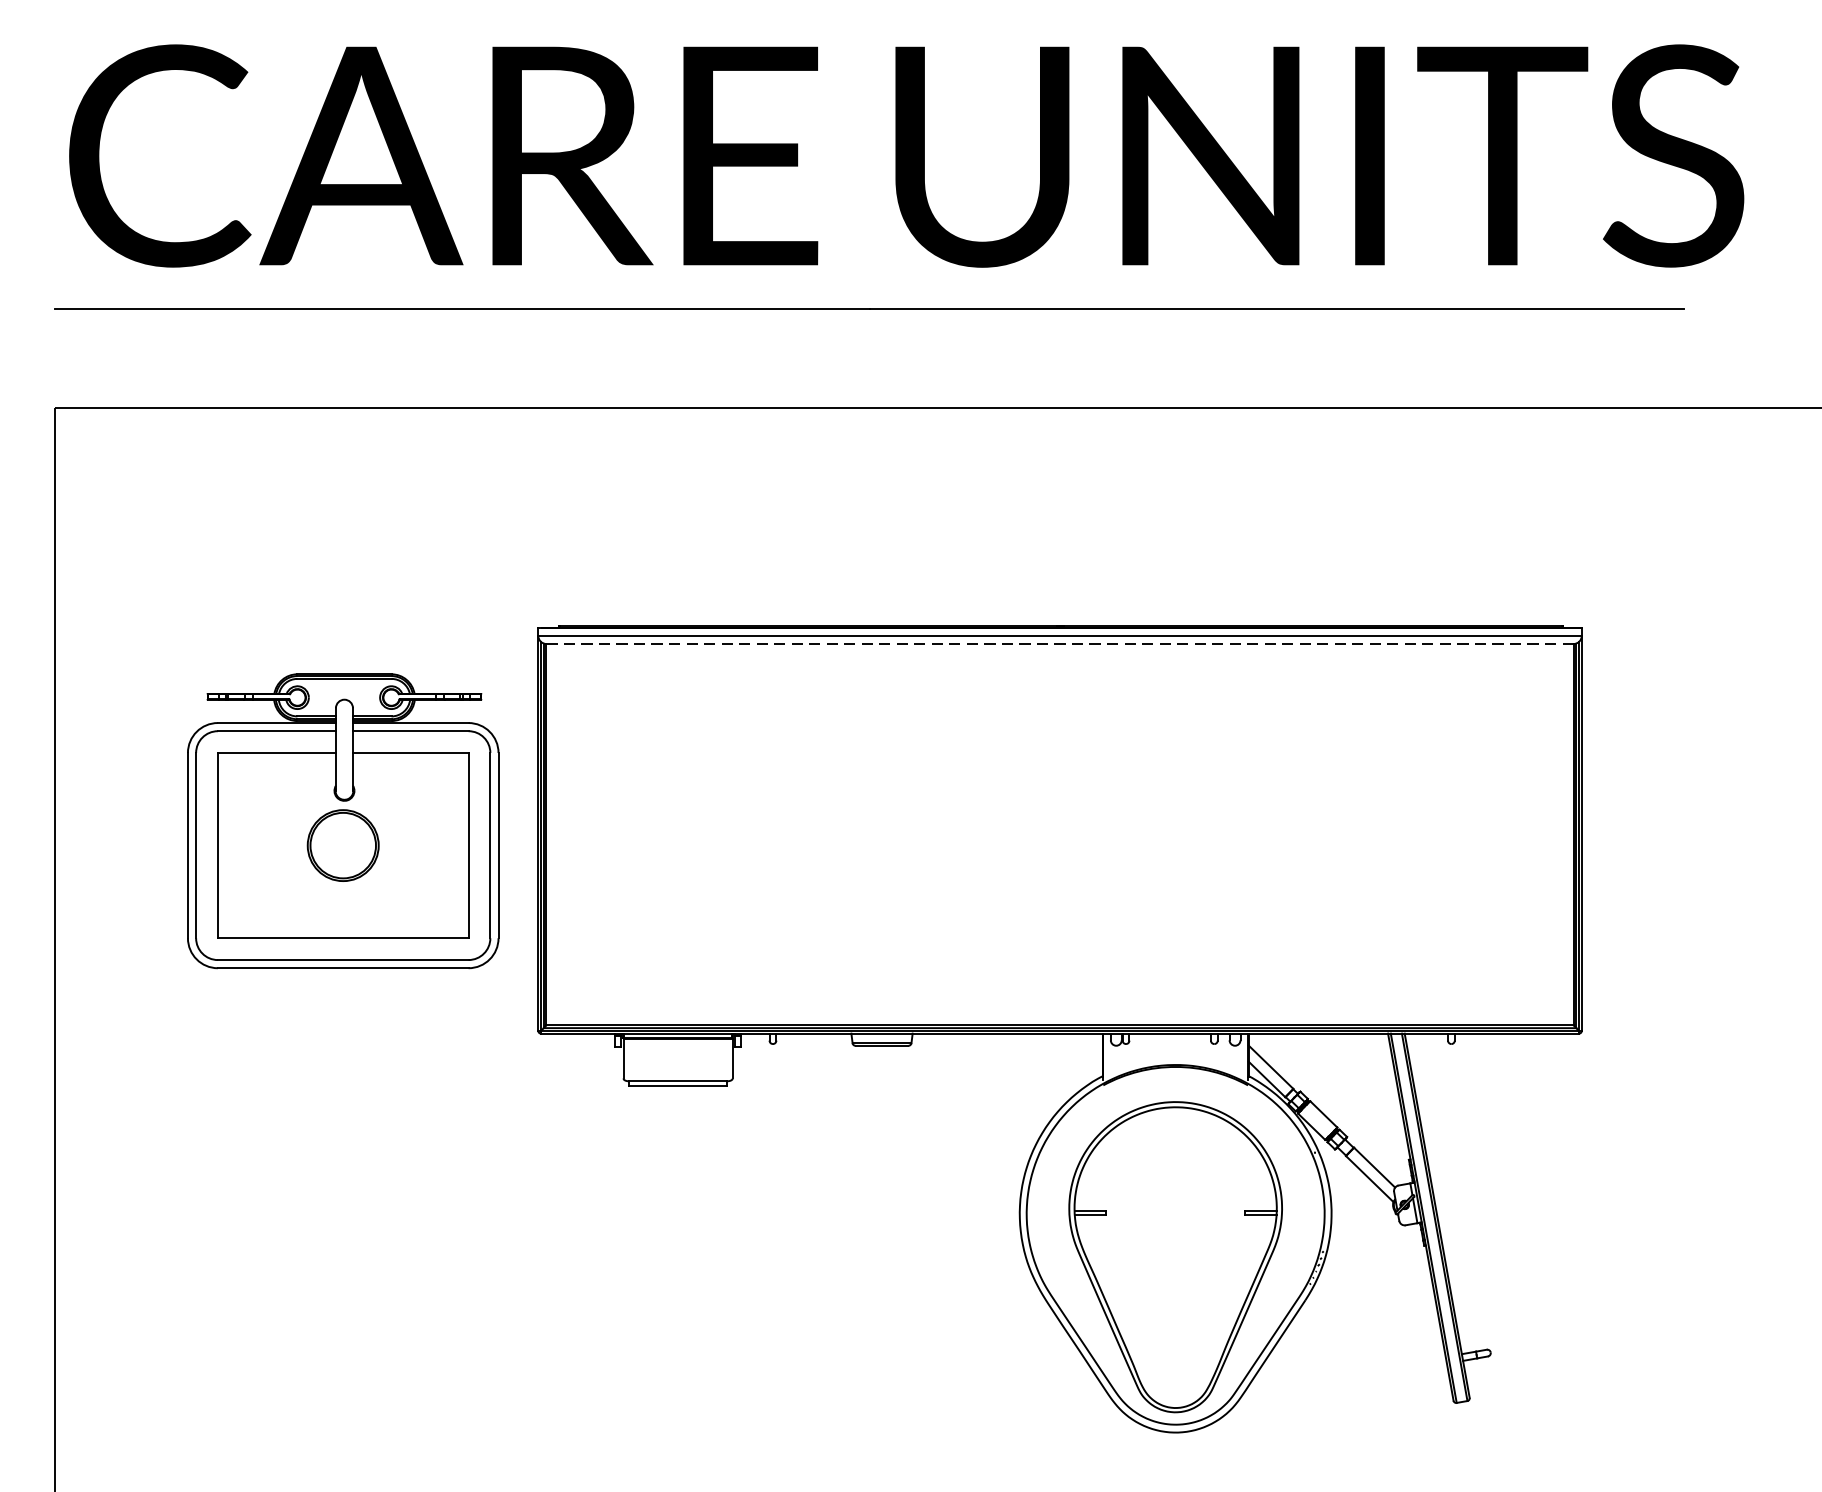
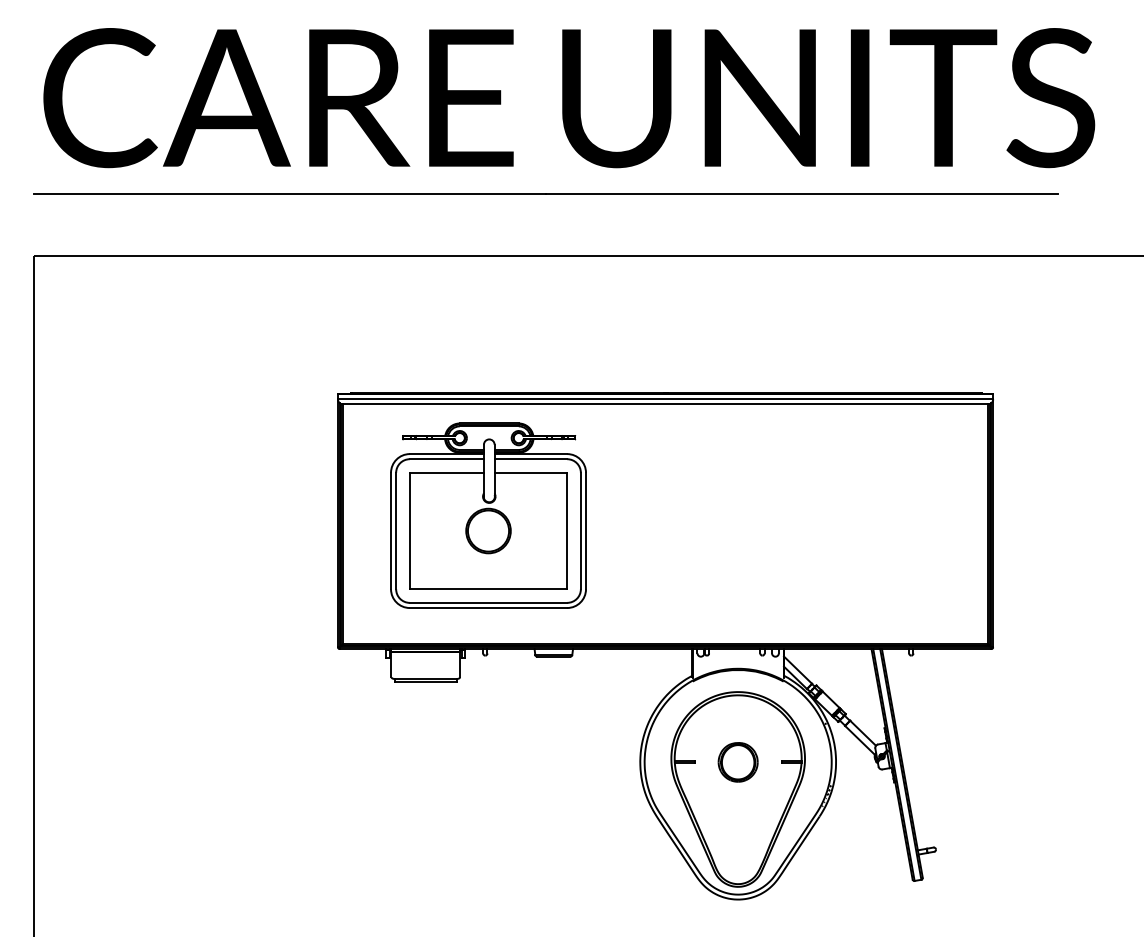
line: (1059, 644) -> (665, 404), dashed -> solid
part: (343, 820) -> (488, 515), moved
part: (1174, 1214) -> (737, 762), added

